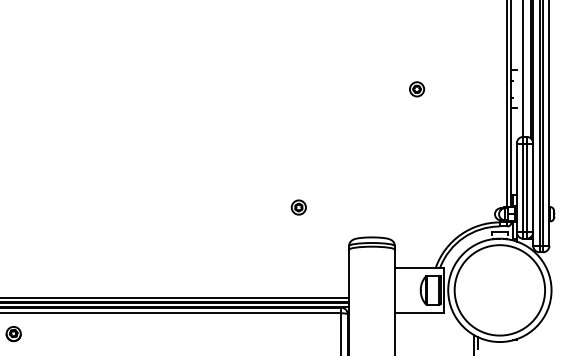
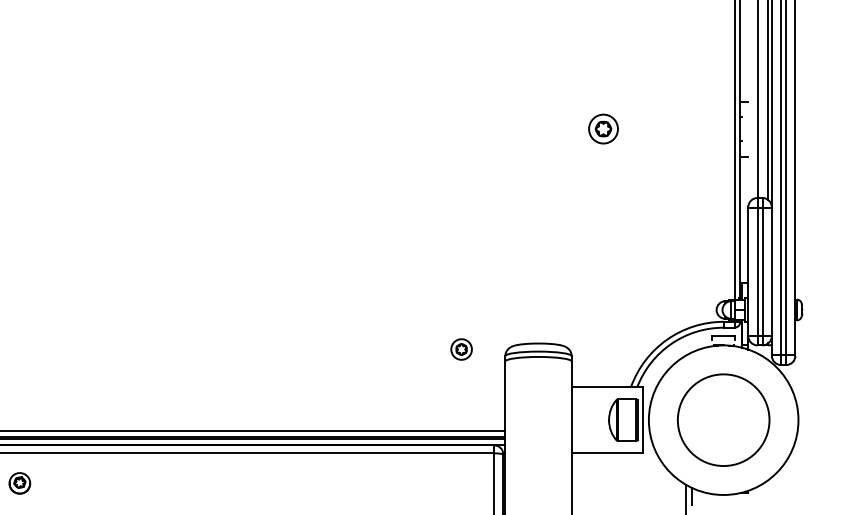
part: (417, 89) -> (604, 129), size x1.4
part: (298, 207) -> (461, 349), moved
circle: (499, 290) -> (723, 420), size x0.7

